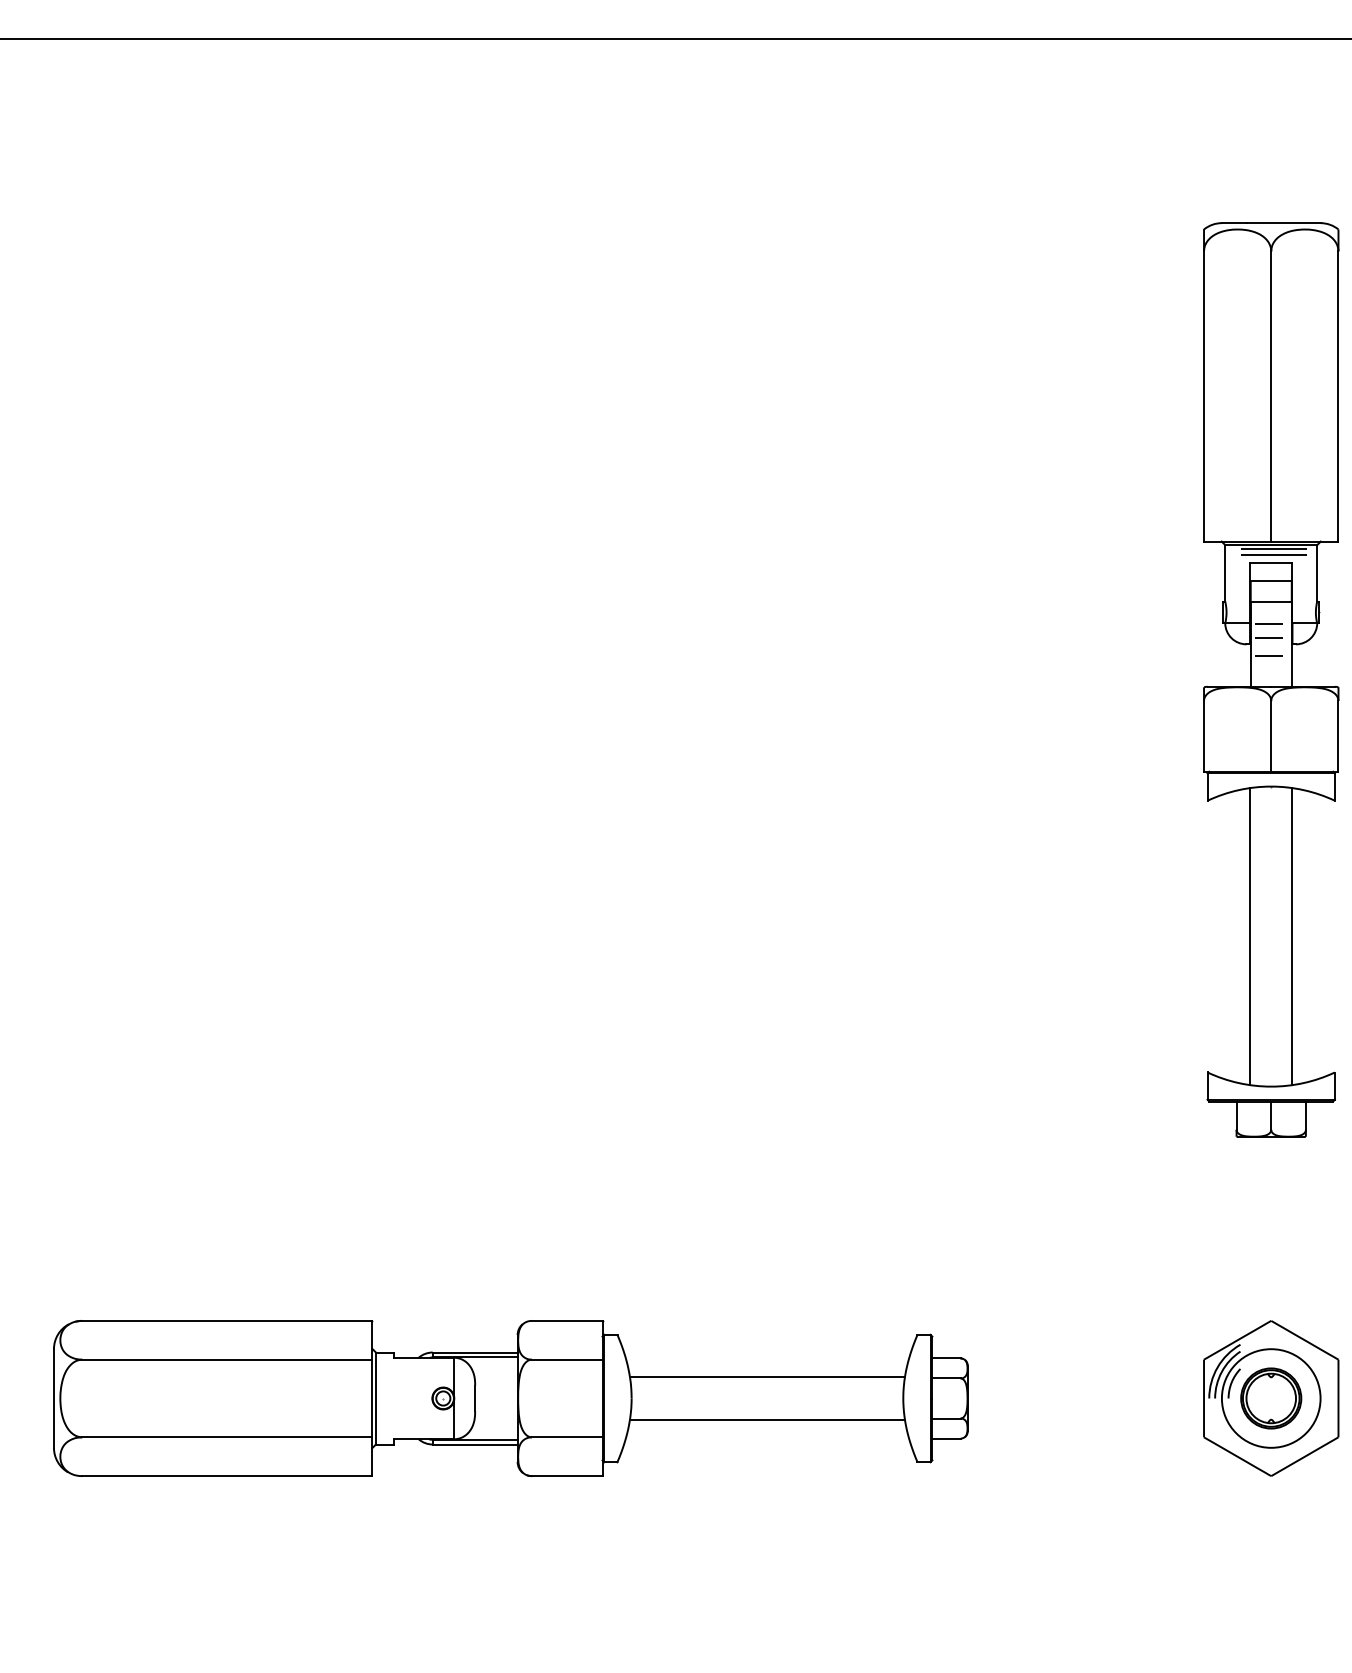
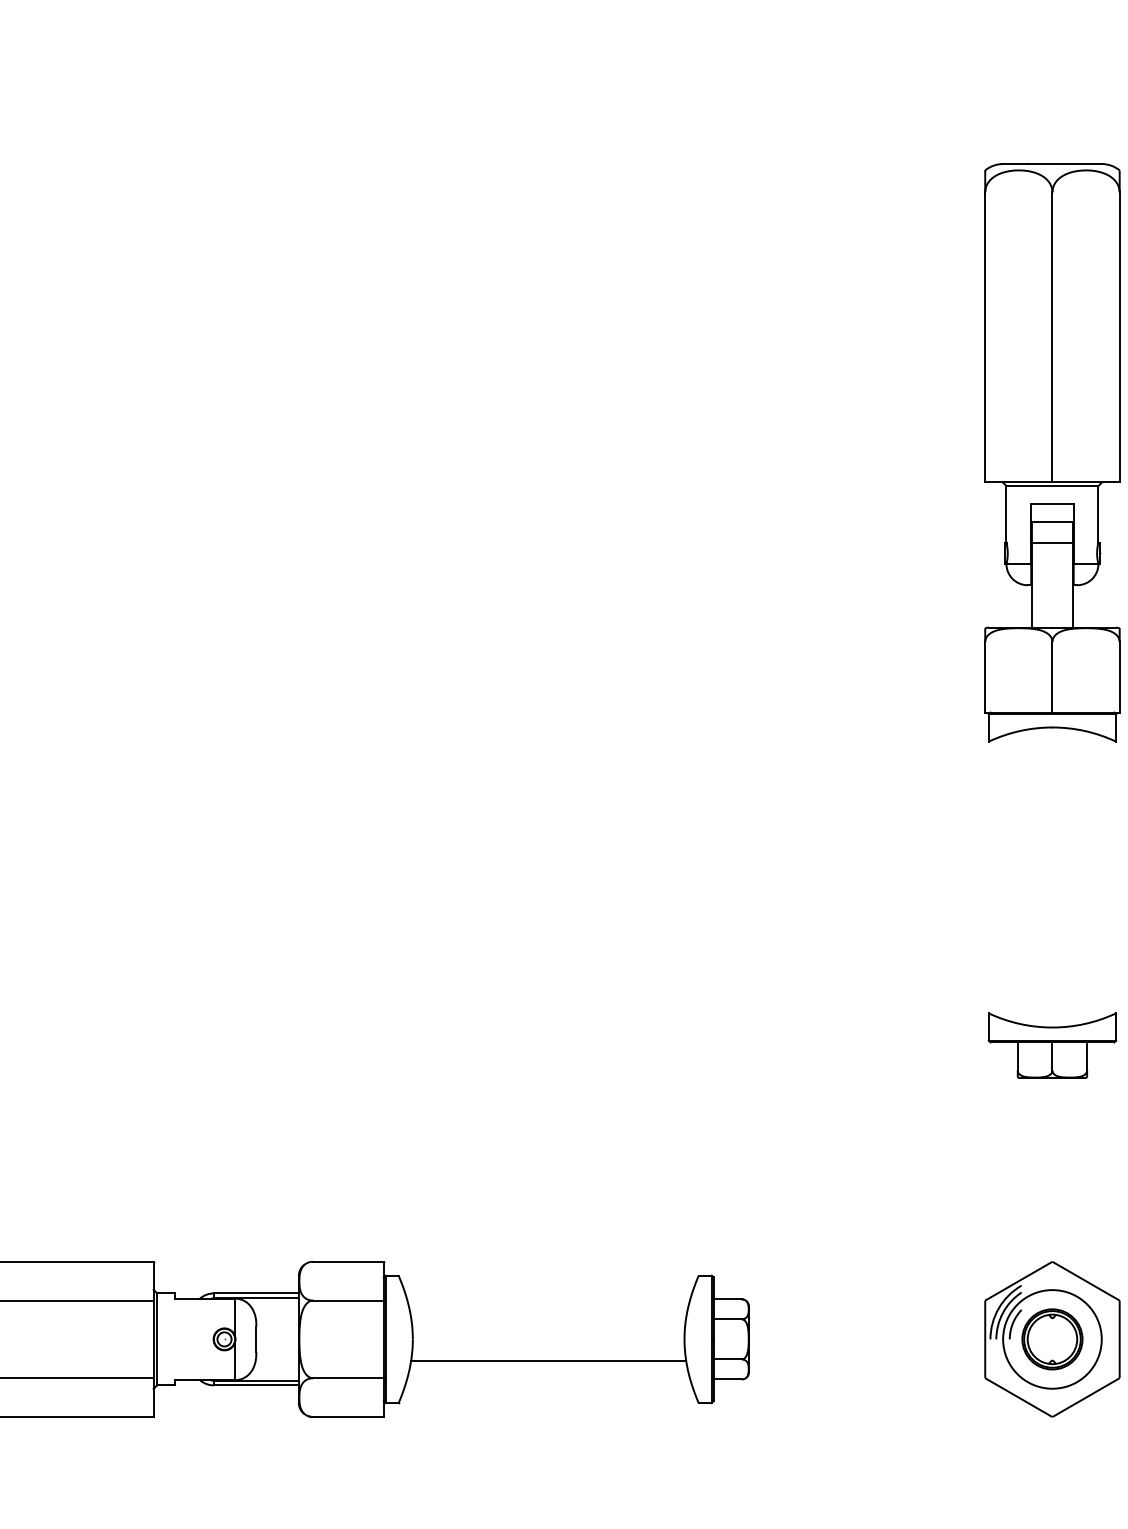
line: (1274, 549) -> (1055, 490), removed
line: (1274, 555) -> (1055, 496), removed
line: (1269, 624) -> (1050, 565), removed
line: (1269, 638) -> (1050, 579), removed
line: (1269, 656) -> (1050, 597), removed
line: (1250, 936) -> (1031, 877), removed
line: (1292, 936) -> (1073, 877), removed
line: (767, 1377) -> (548, 1318), removed

